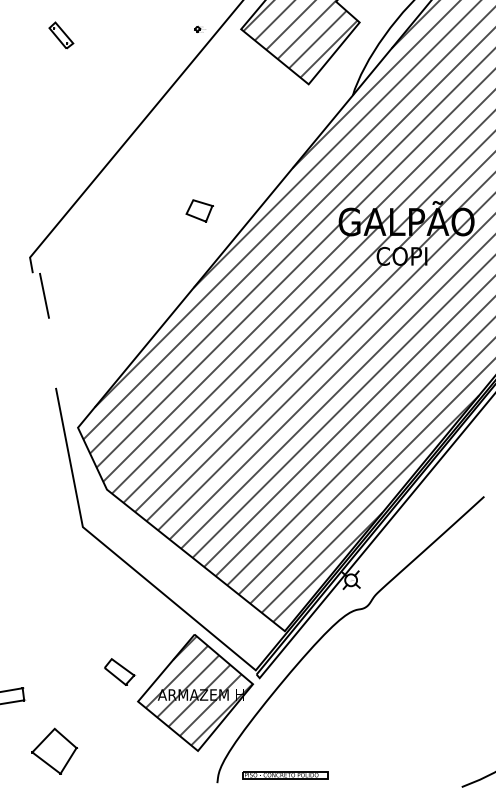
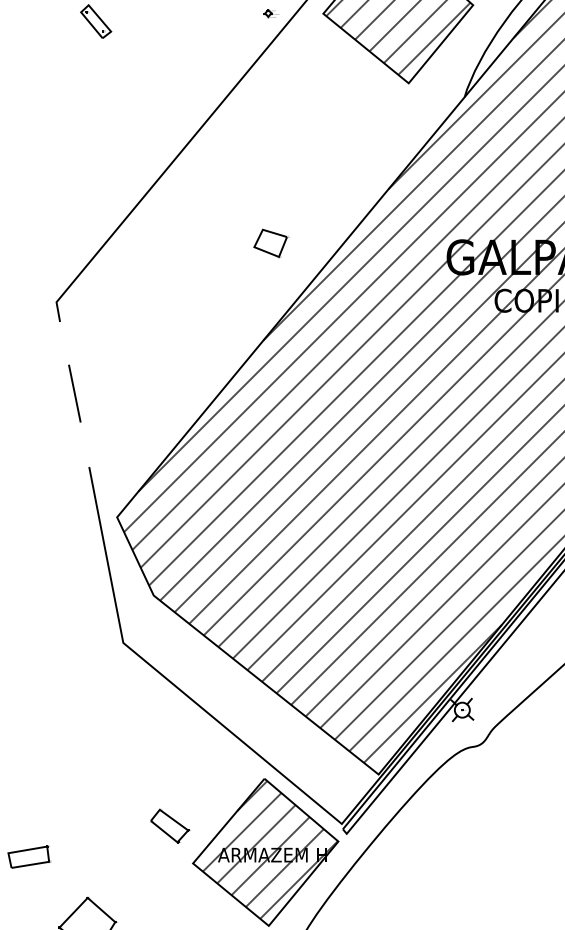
line: (44, 295) -> (74, 393), moved

